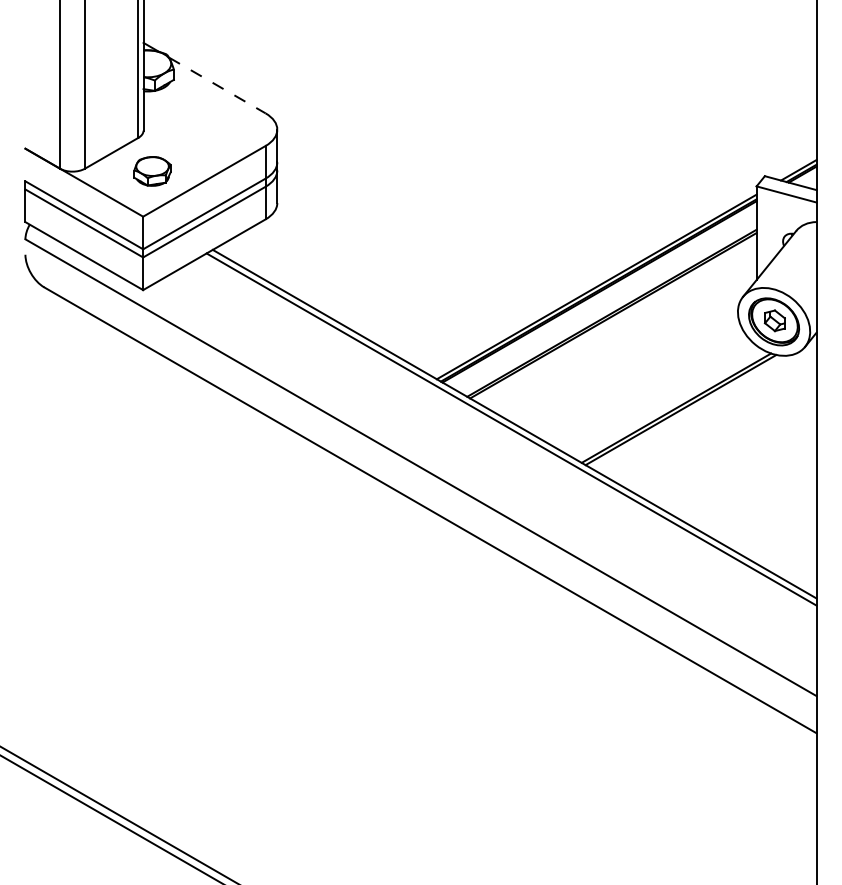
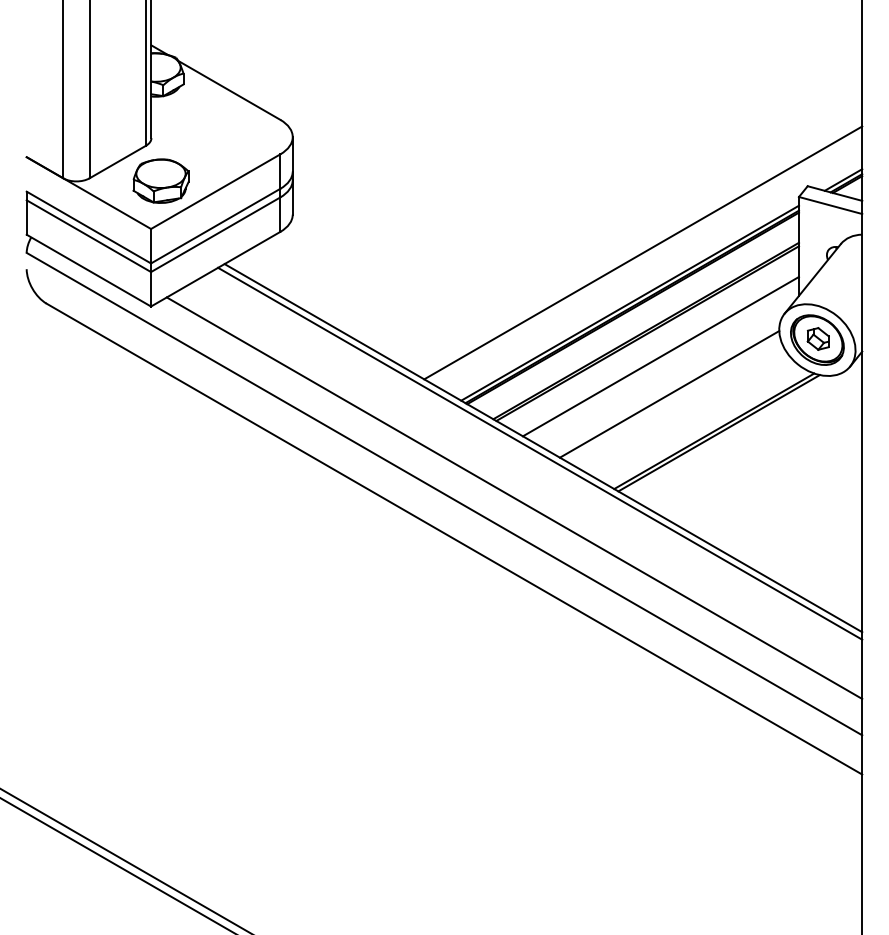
line: (217, 85) -> (229, 90), dashed -> solid
part: (152, 171) -> (160, 181), size x1.43
line: (608, 239) -> (642, 253), added
line: (625, 337) -> (660, 356), added
line: (633, 373) -> (668, 394), added
line: (487, 471) -> (514, 498), added

